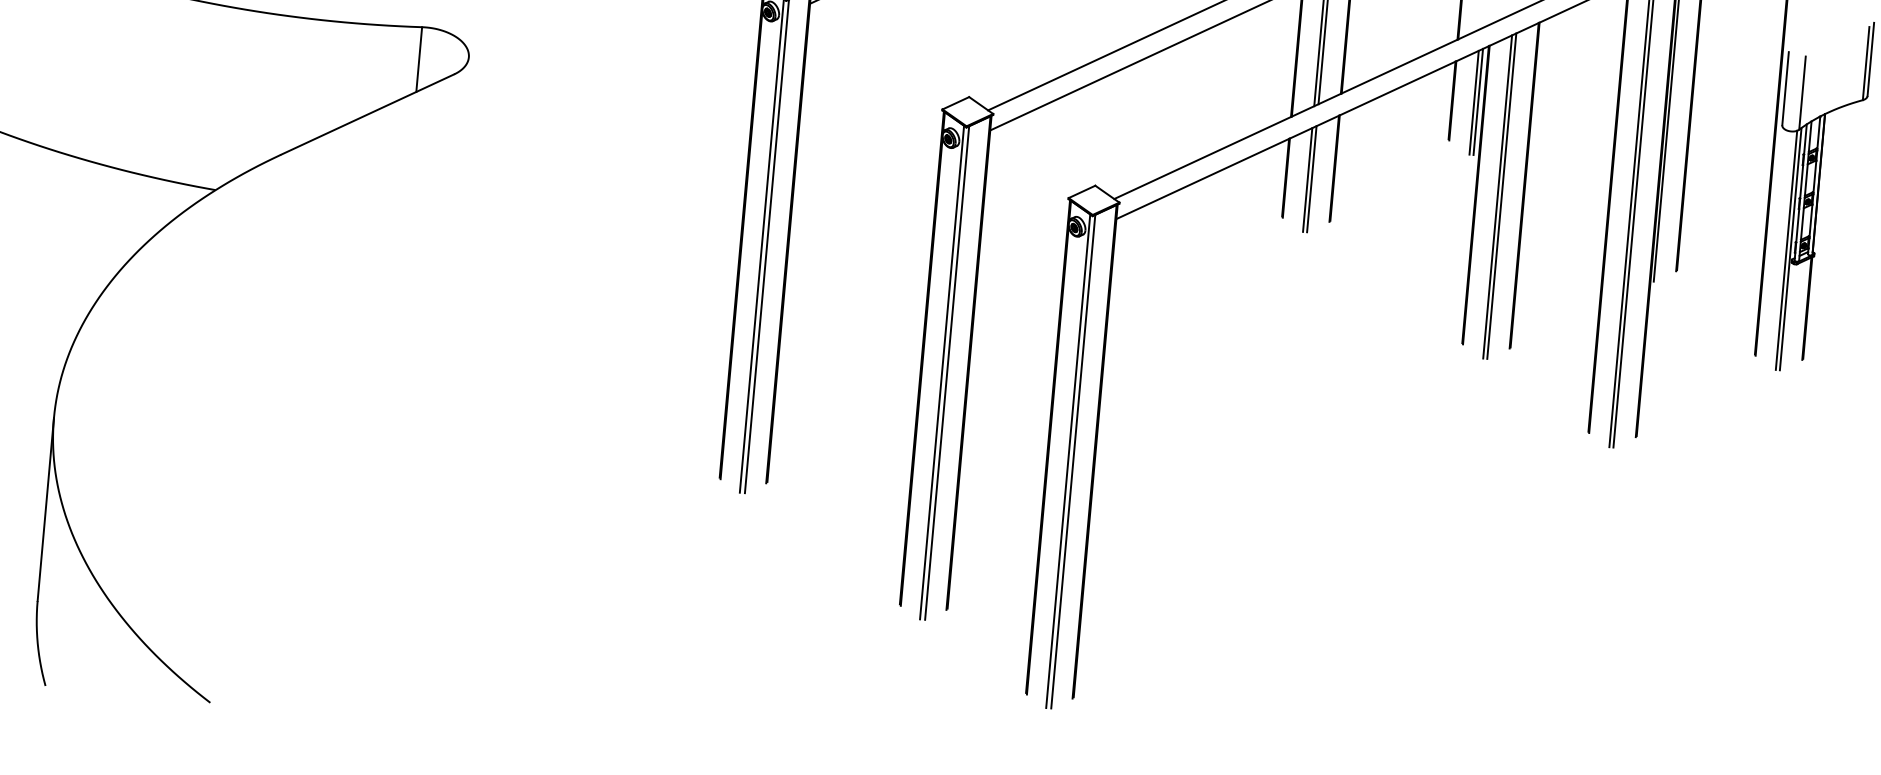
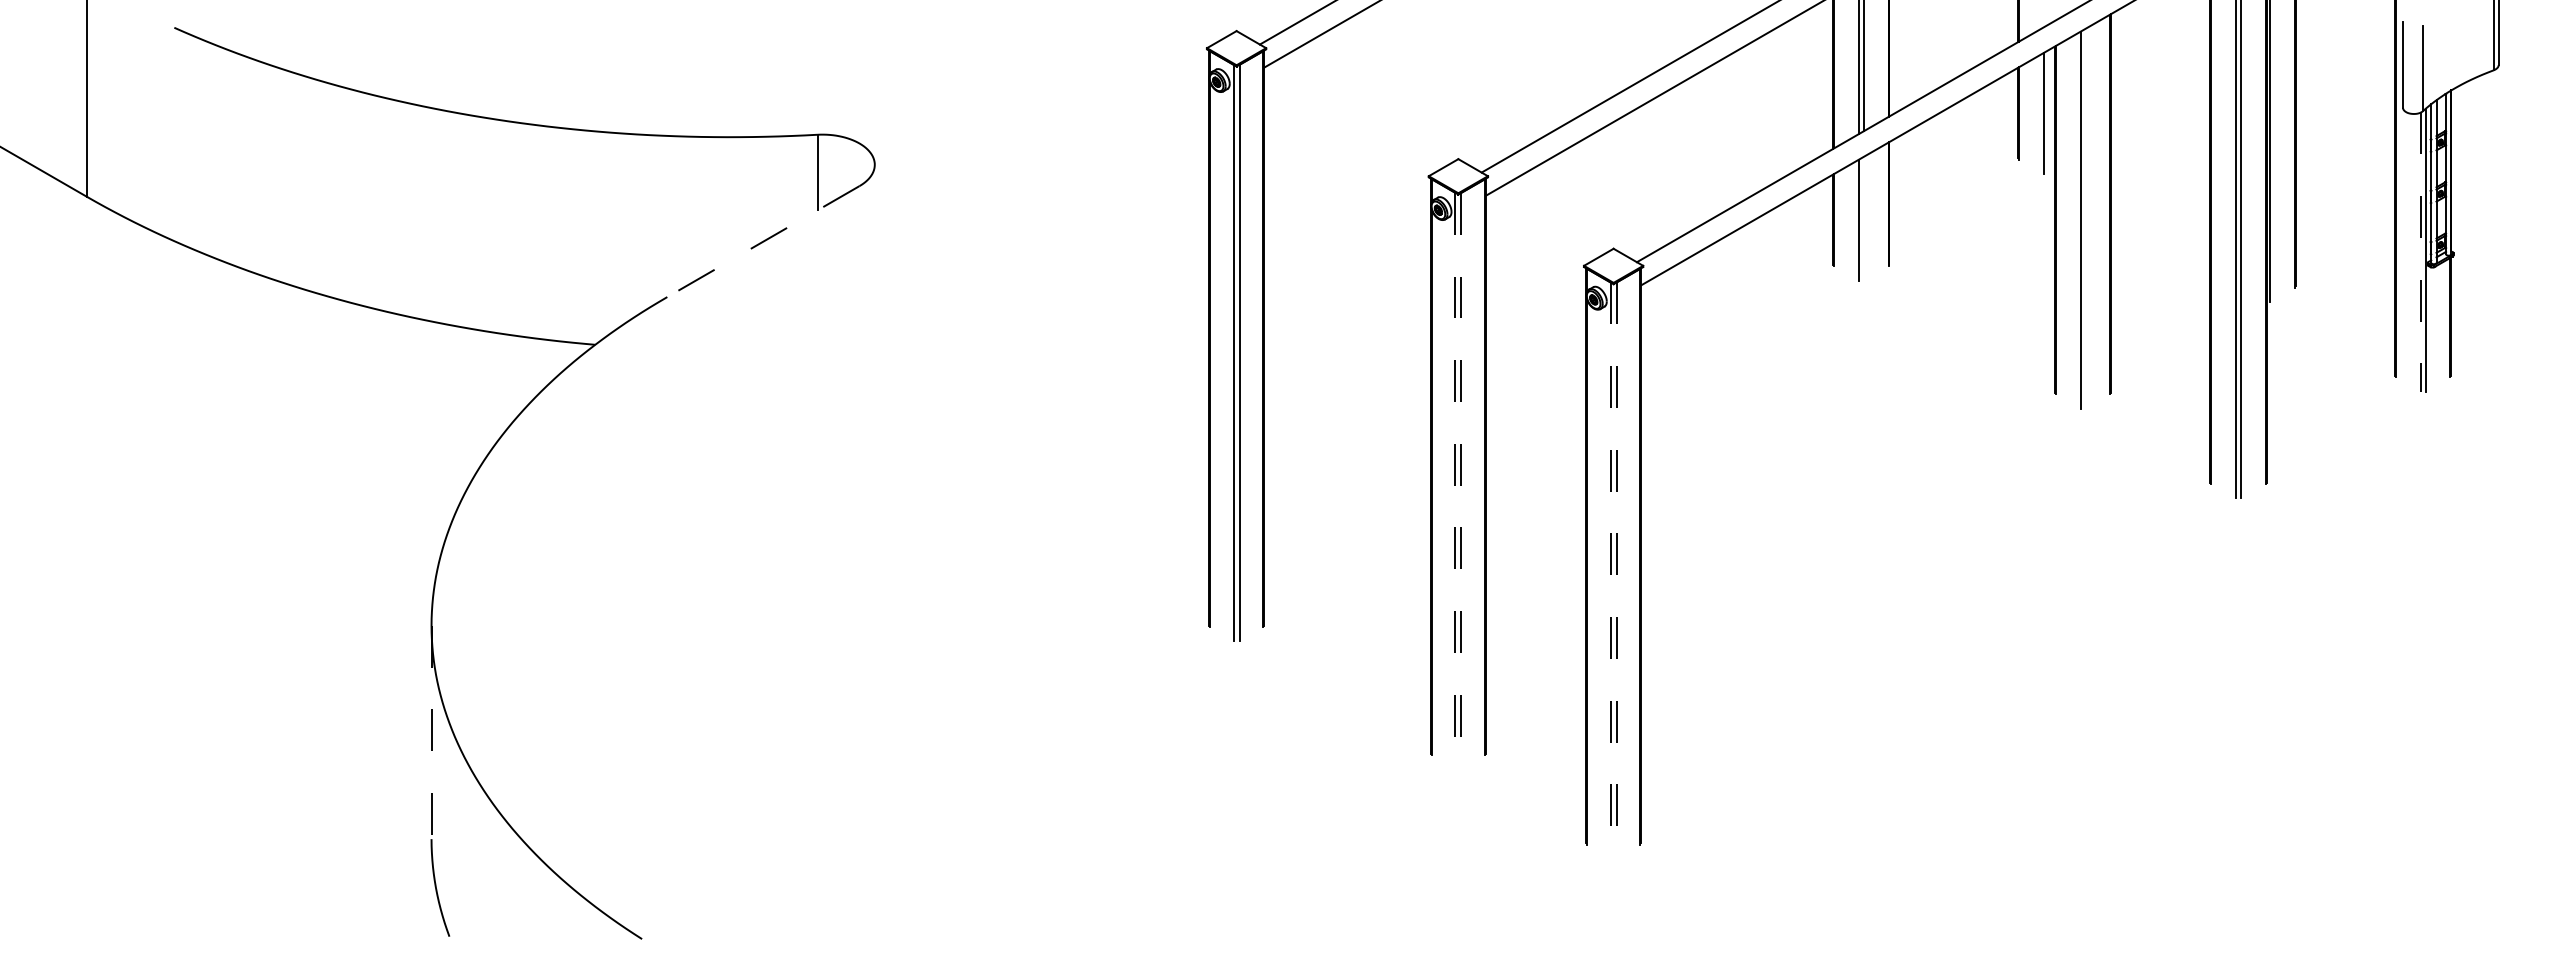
line: (1478, 102) -> (2048, 112), removed
line: (367, 114) -> (763, 241), solid -> dashed
line: (1311, 178) -> (1863, 218), removed
line: (1501, 195) -> (2085, 218), removed
line: (1786, 250) -> (2420, 252), solid -> dashed
line: (942, 372) -> (1455, 481), solid -> dashed
line: (947, 373) -> (1461, 481), solid -> dashed
line: (1067, 461) -> (1610, 571), solid -> dashed
line: (1073, 462) -> (1616, 571), solid -> dashed
line: (45, 509) -> (431, 732), solid -> dashed

